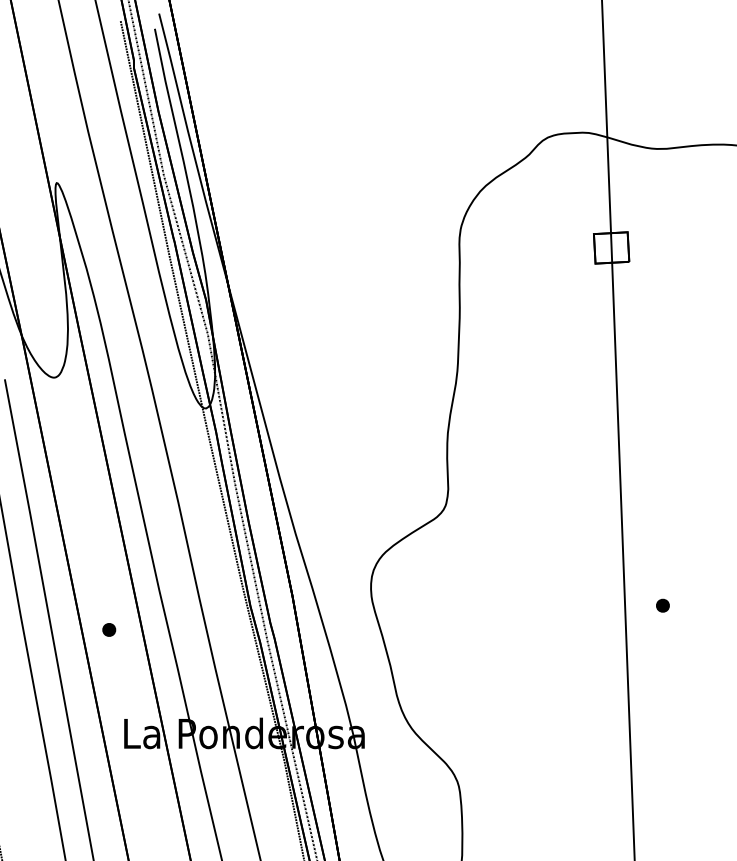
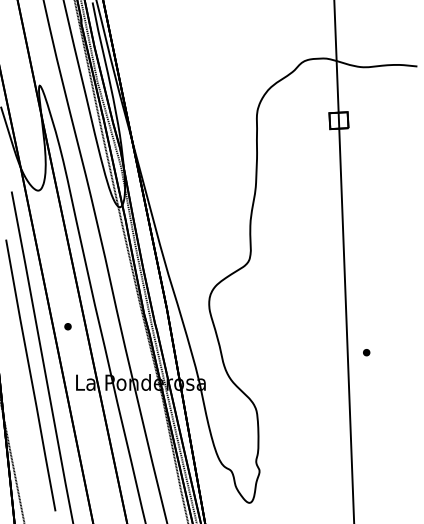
part: (662, 605) -> (366, 352), moved

